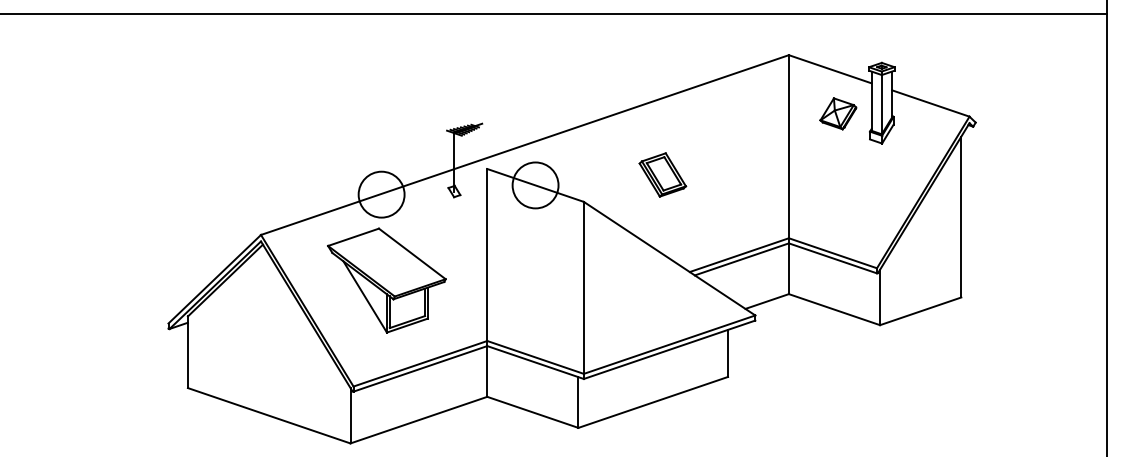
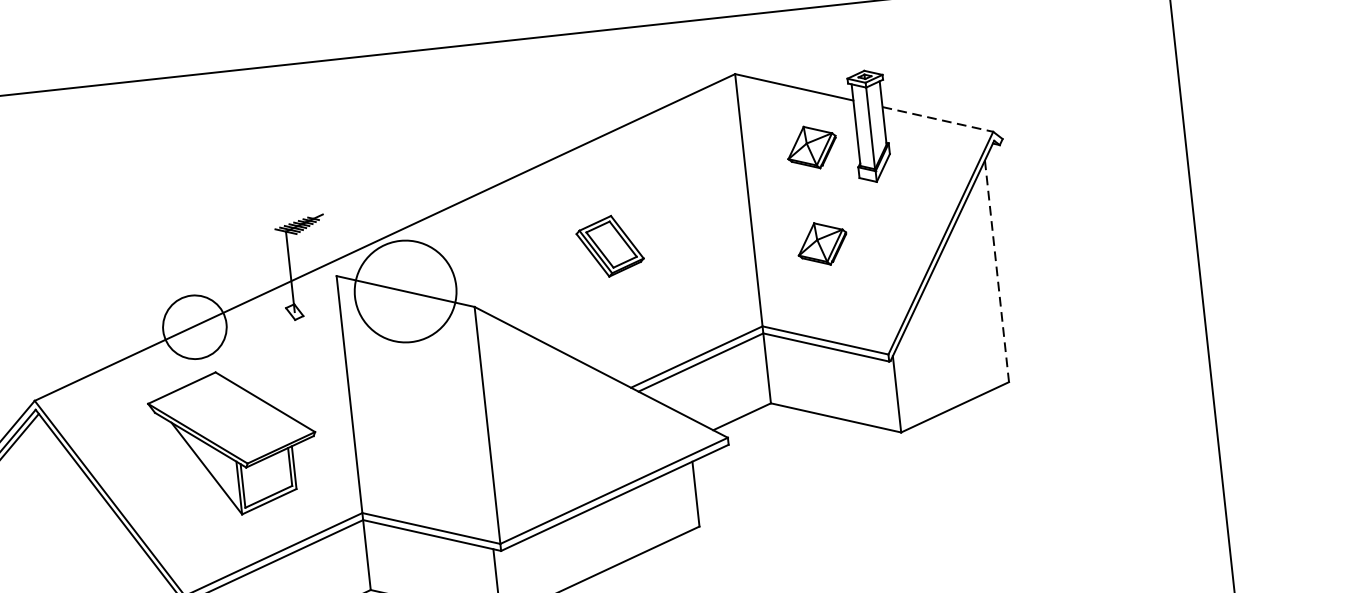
line: (930, 103) -> (937, 119), solid -> dashed
part: (662, 174) -> (609, 245), moved
part: (838, 183) -> (822, 243), added
circle: (535, 185) -> (405, 291), size x1.6
line: (961, 217) -> (997, 271), solid -> dashed
part: (386, 280) -> (233, 442), moved

